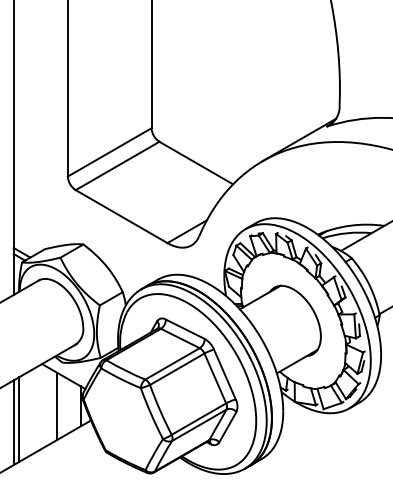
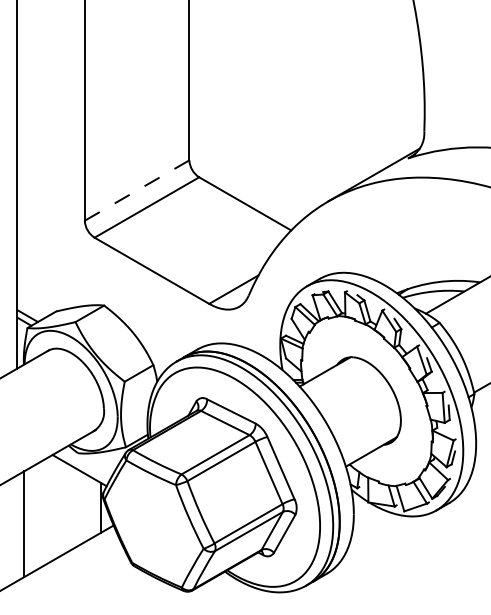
line: (110, 152) -> (138, 190), solid -> dashed
line: (56, 406) -> (70, 508), removed
line: (13, 422) -> (16, 528), removed

